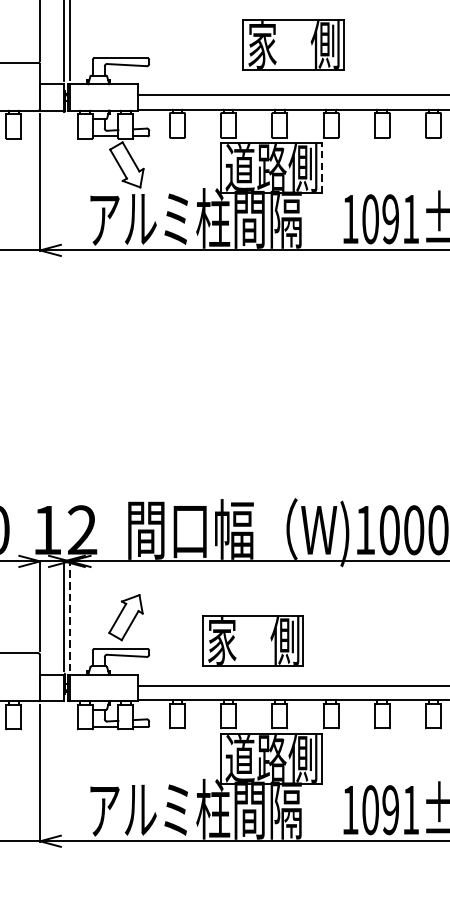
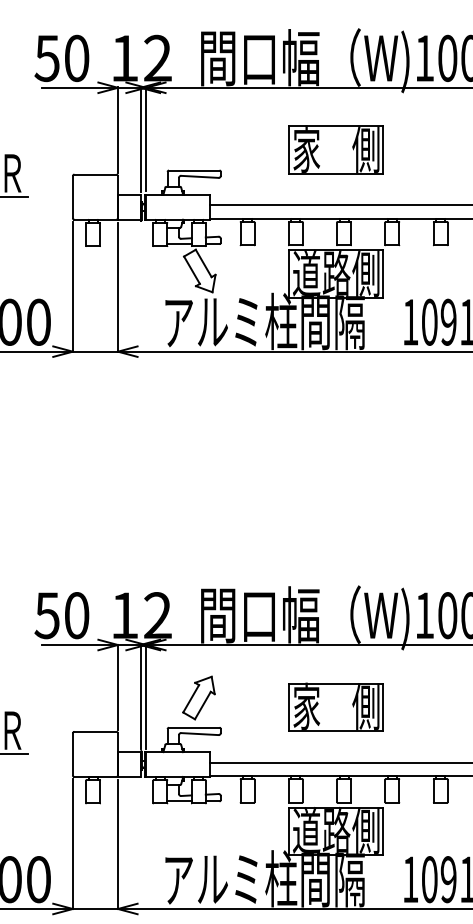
part: (293, 44) -> (335, 149), moved
line: (321, 168) -> (383, 274), dashed -> solid
line: (69, 616) -> (145, 696), dashed -> solid
part: (252, 640) -> (335, 706), moved

